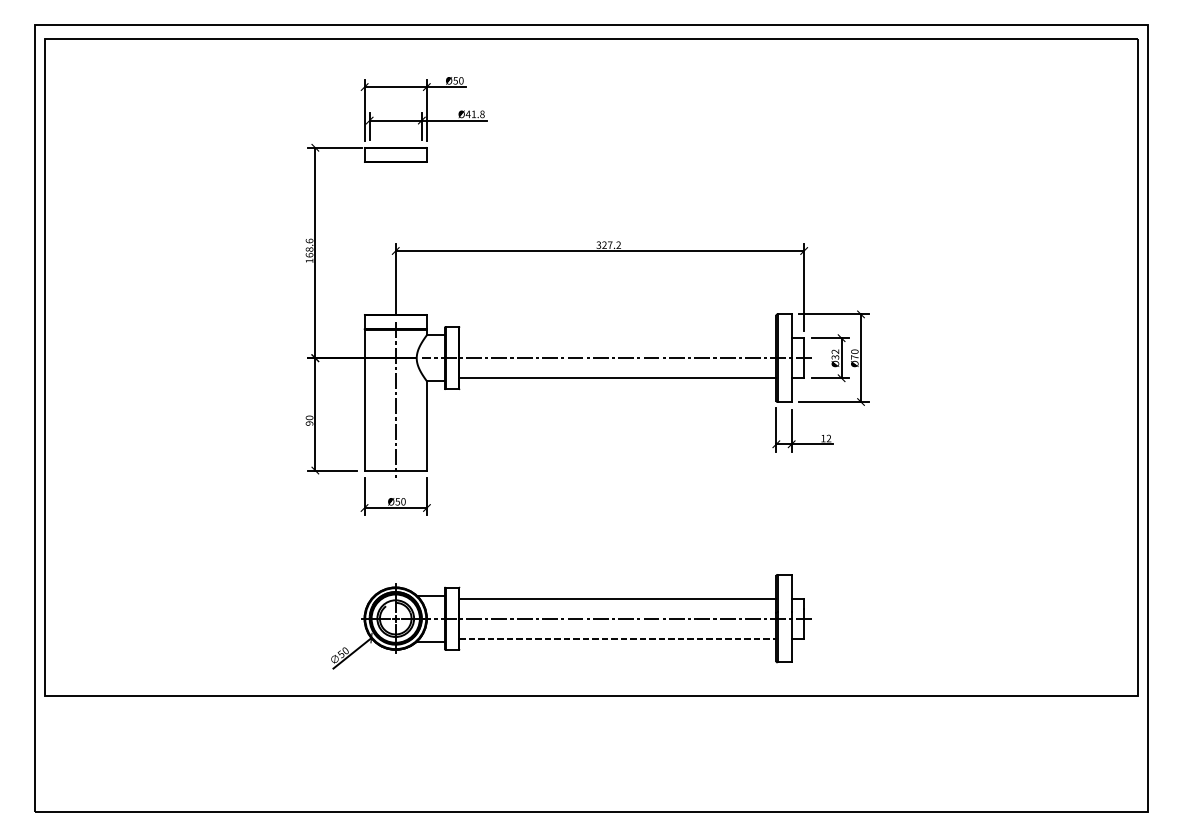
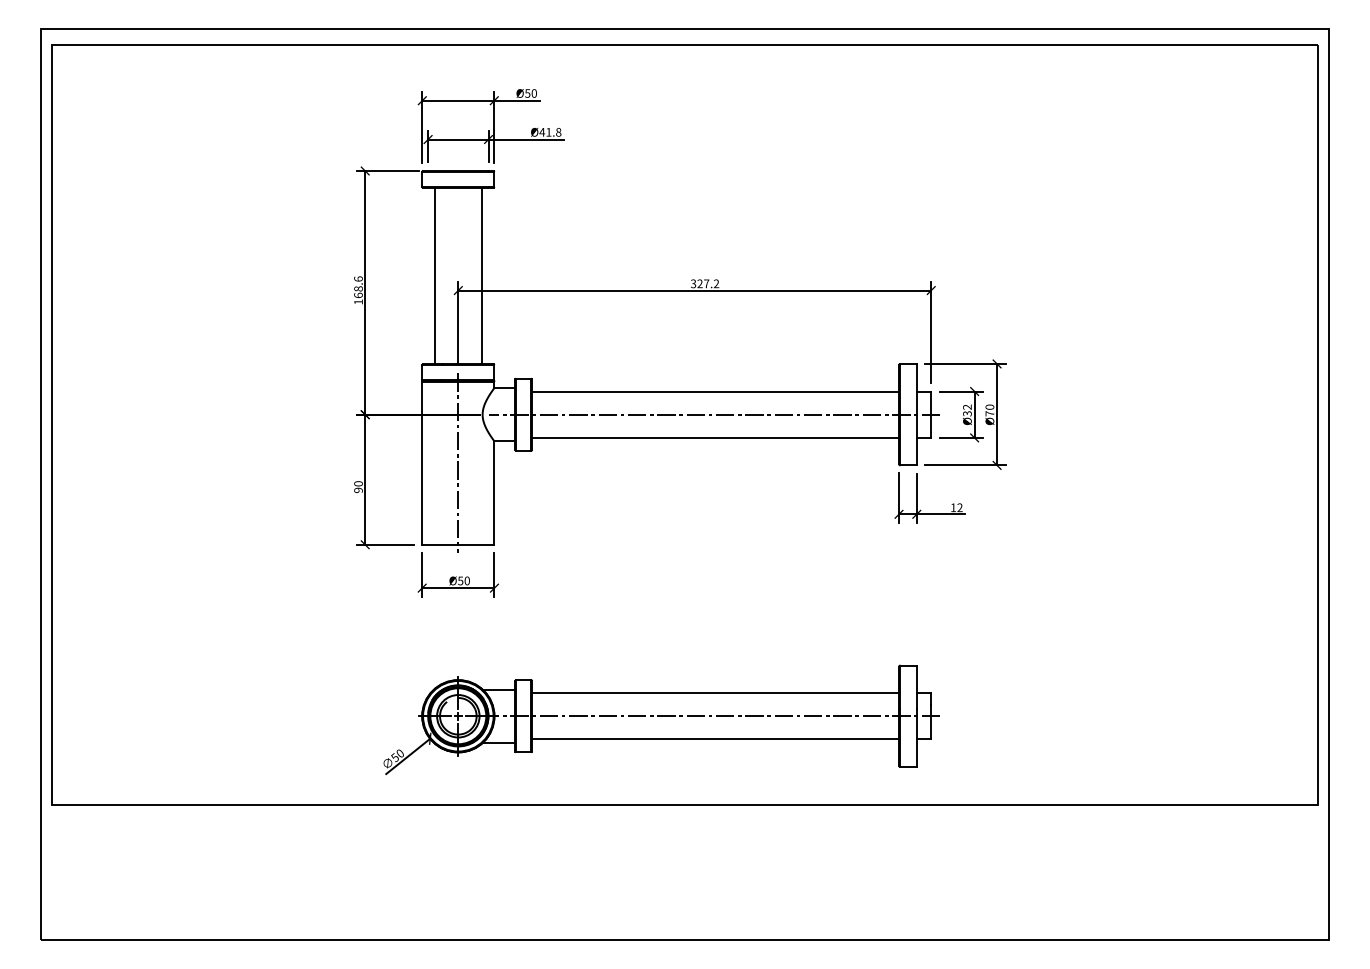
line: (376, 238) -> (435, 275), added
line: (415, 238) -> (481, 275), added
line: (617, 338) -> (715, 391), added
line: (618, 638) -> (716, 739), dashed -> solid

